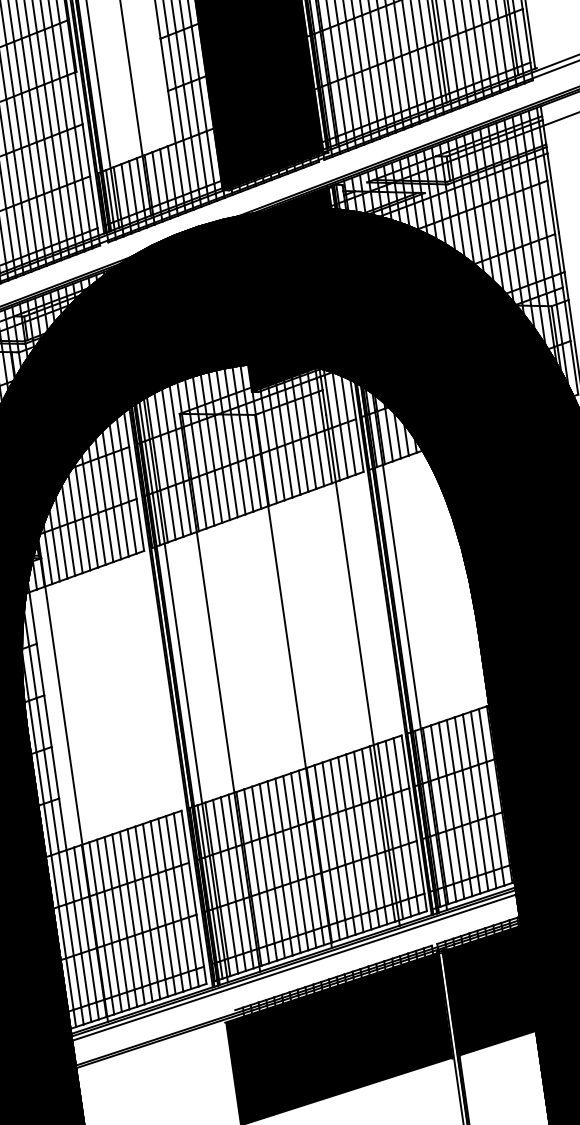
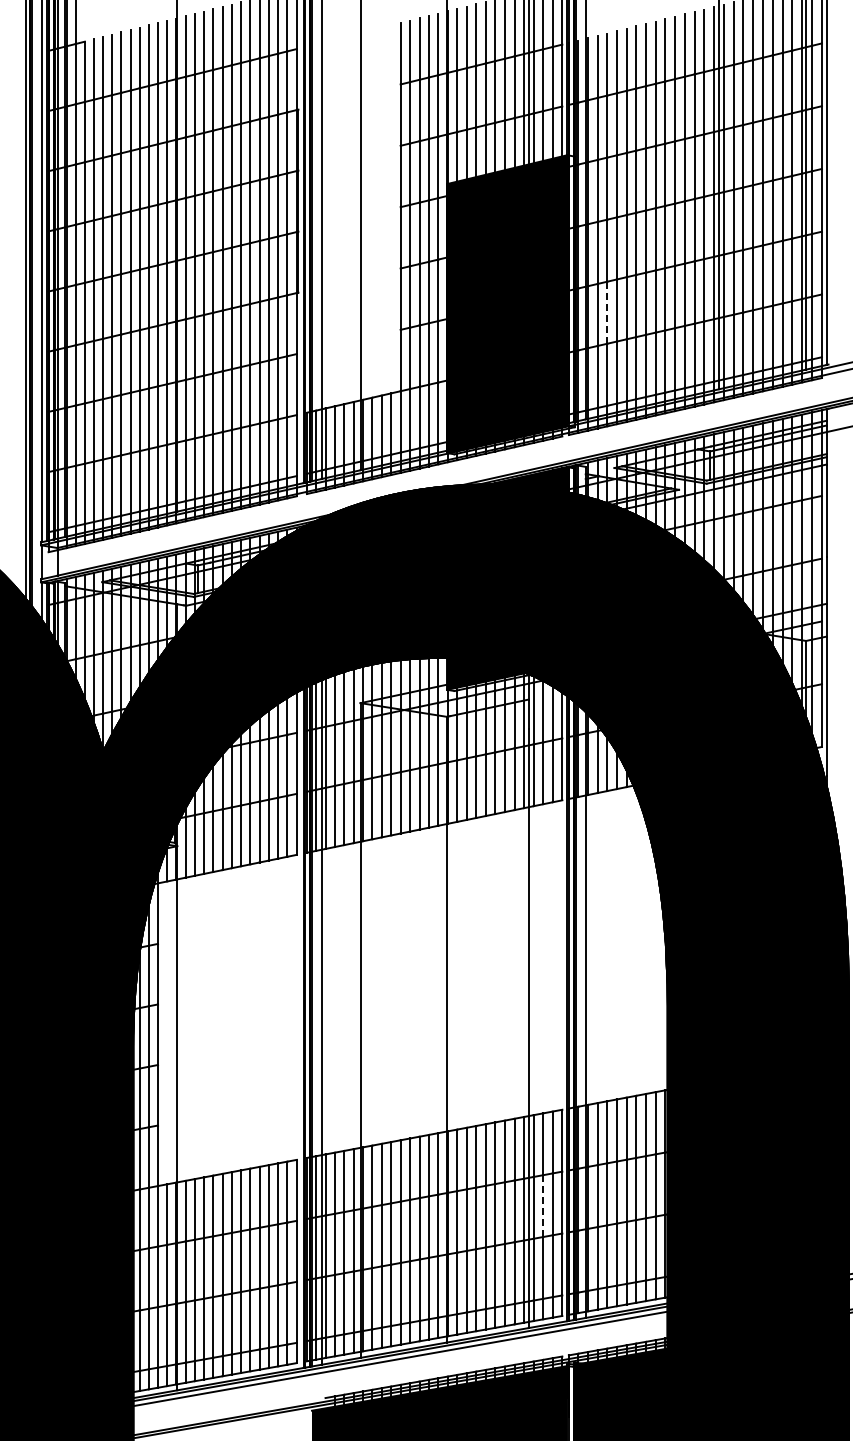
line: (342, 50) -> (607, 312), solid -> dashed
line: (397, 820) -> (543, 1206), solid -> dashed

